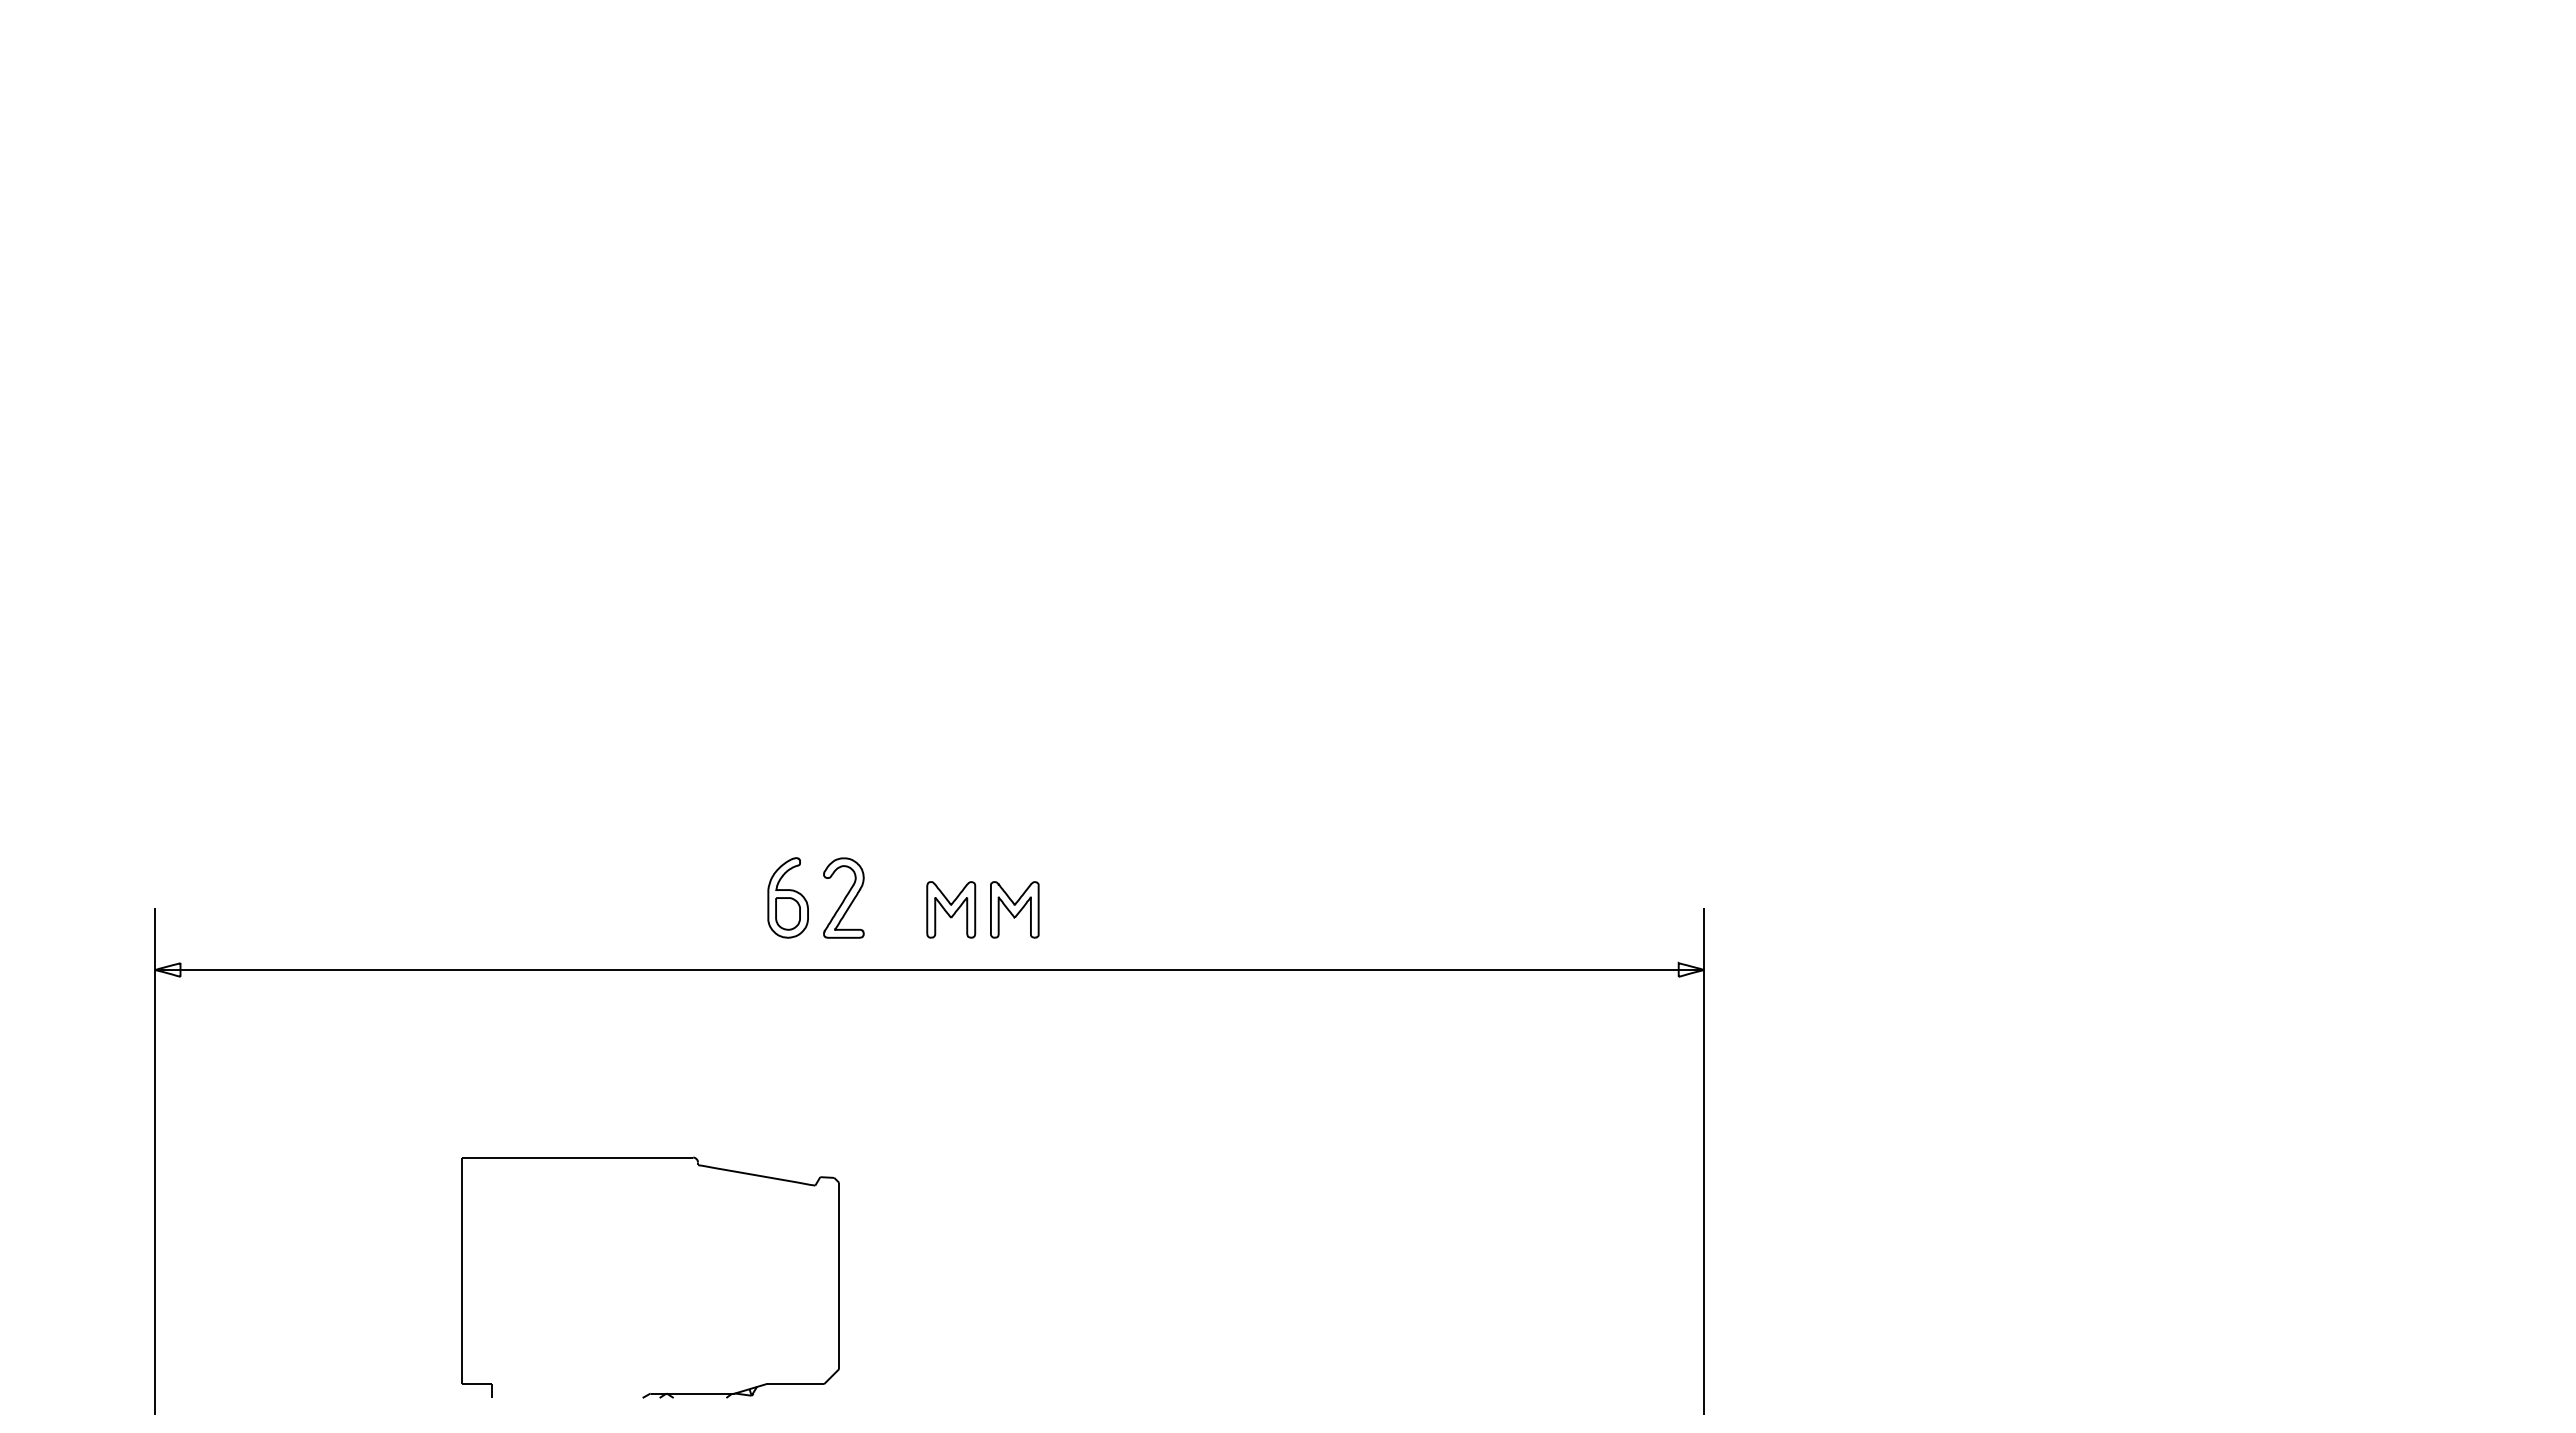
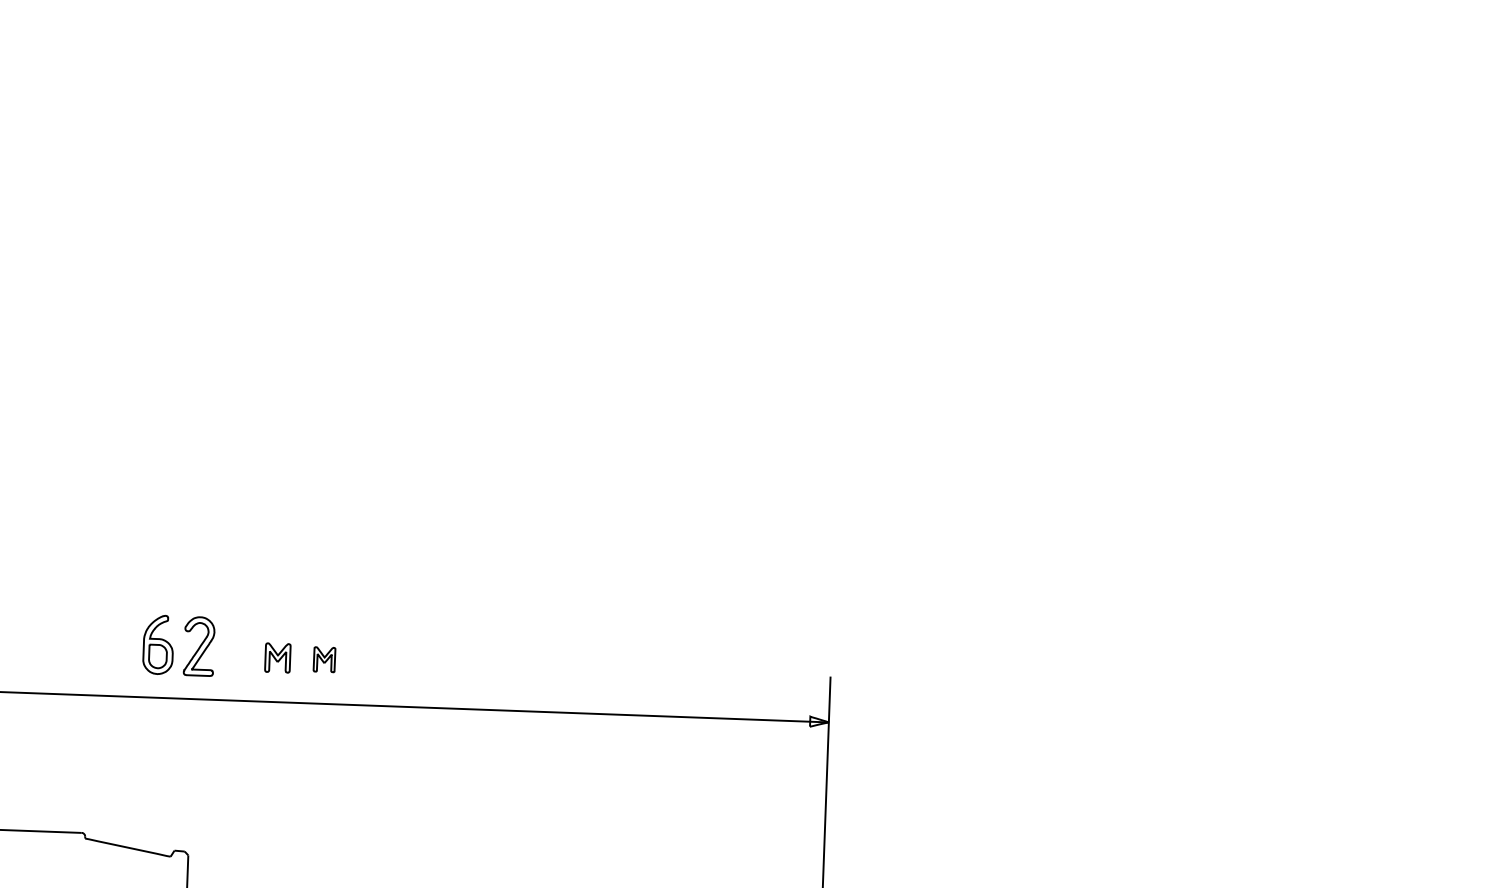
part: (951, 909) -> (278, 657), size x0.7
part: (1014, 909) -> (324, 659), size x0.6

